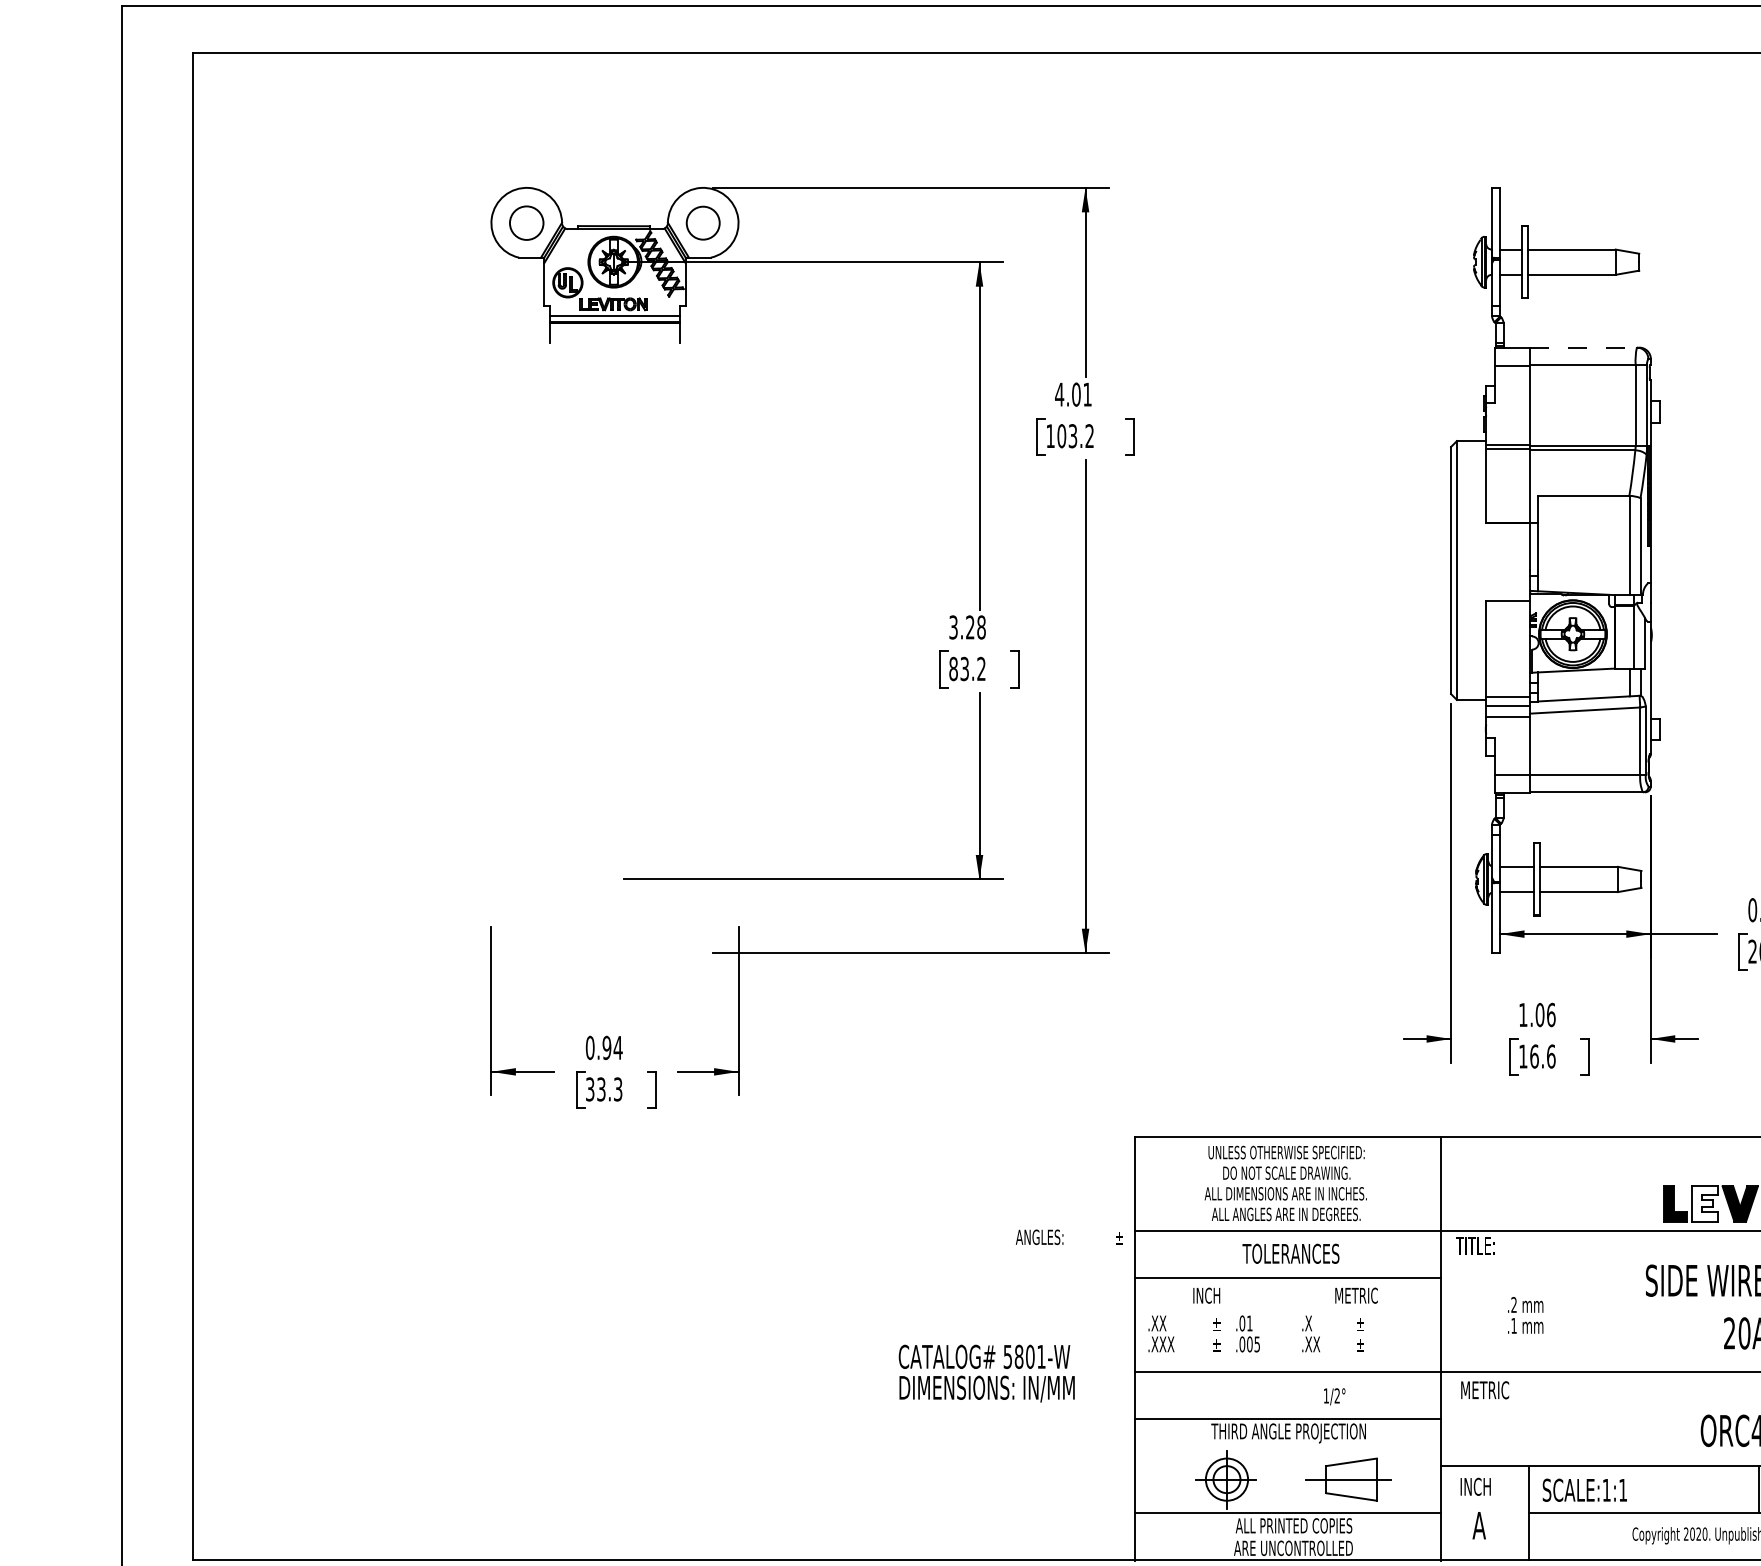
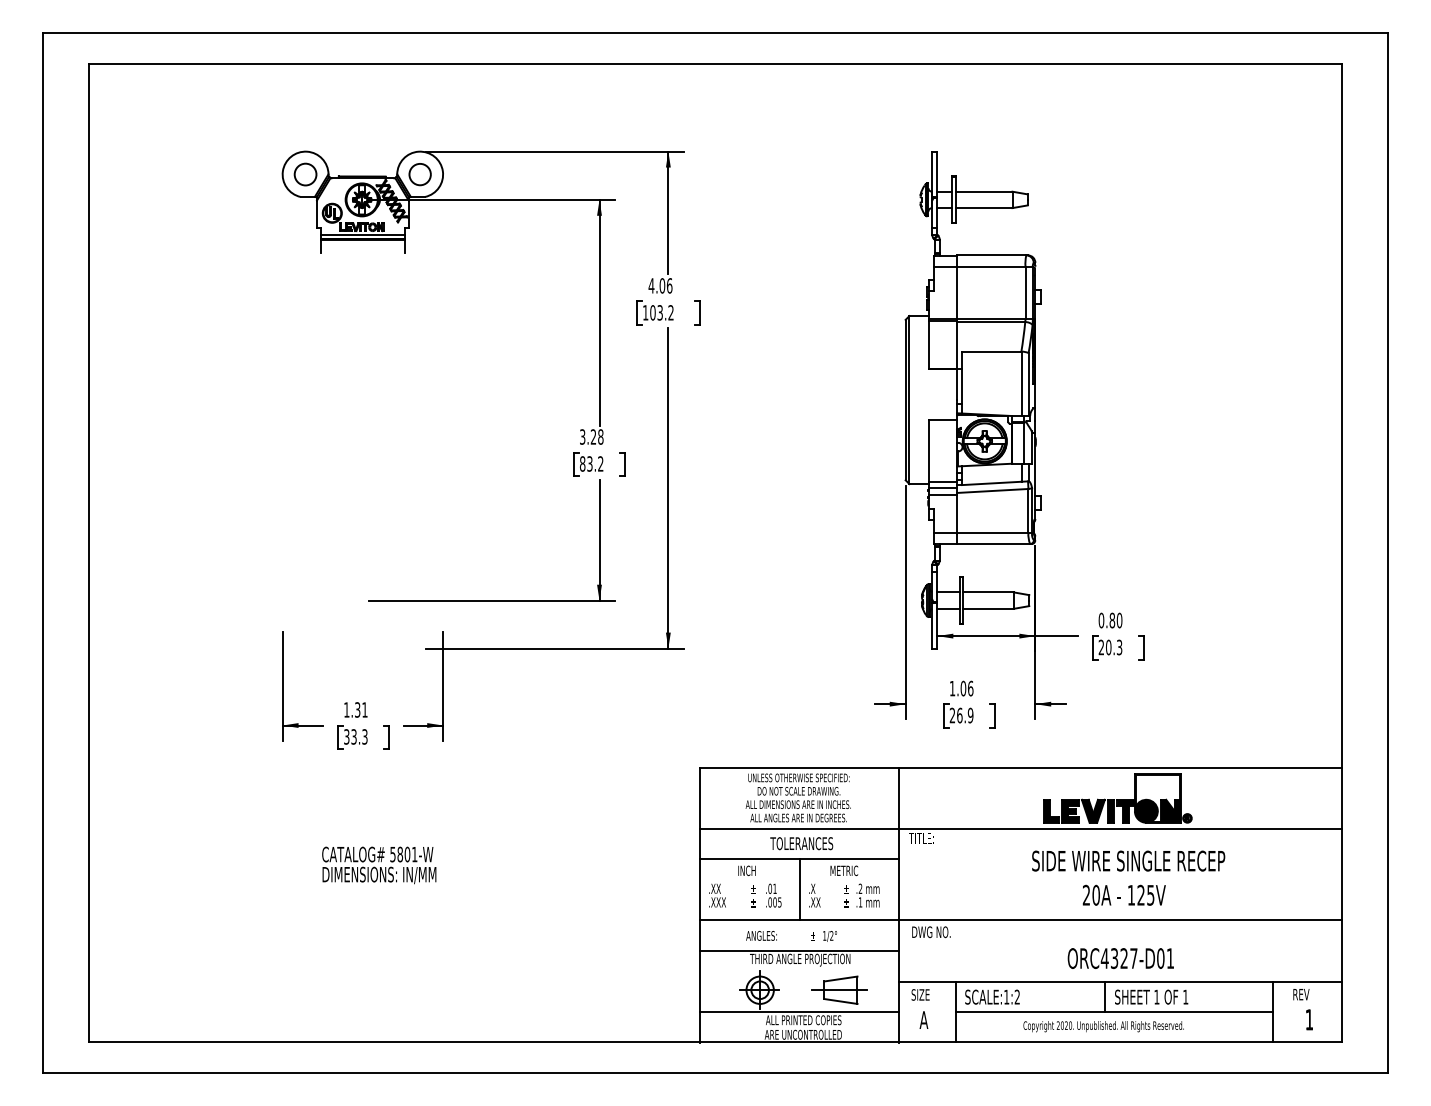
line: (1583, 347) -> (991, 255), dashed -> solid
text: (1087, 394) -> (669, 285), 4.01 -> 4.06
text: (603, 1047) -> (355, 709), 0.94 -> 1.31
text: (1537, 1056) -> (961, 715), 16.6 -> 26.9
fill: (1704, 1202) -> (1070, 810), added
text: (1068, 1236) -> (780, 935), moved
text: (1524, 1315) -> (867, 895), moved
line: (1287, 1324) -> (799, 889), added
text: (987, 1373) -> (379, 865), moved
text: (1490, 1390) -> (931, 932), METRIC -> DWG NO.
text: (1475, 1486) -> (921, 994), INCH -> SIZE
text: (1621, 1489) -> (1016, 996), SCALE:1:1 -> SCALE:1:2

